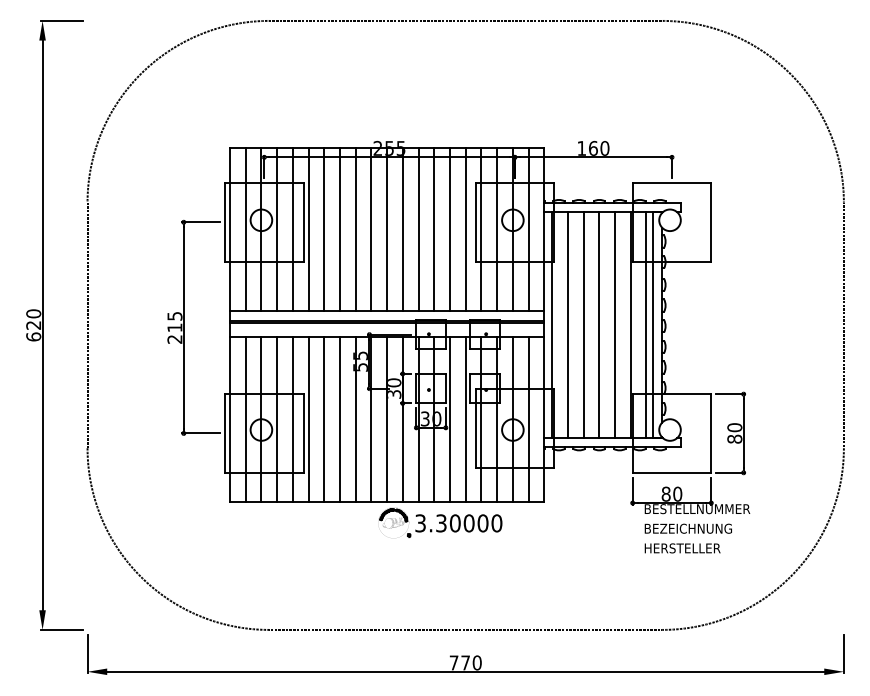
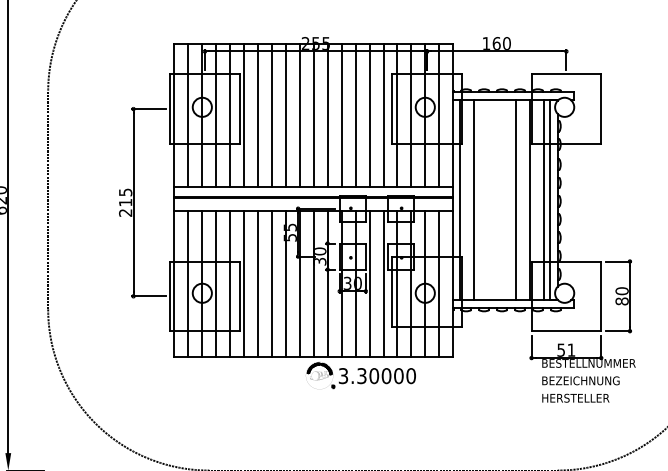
line: (583, 324) -> (487, 199), removed
line: (599, 324) -> (502, 199), removed
text: (671, 493) -> (565, 349), 80 -> 51

